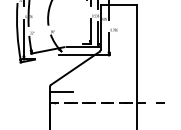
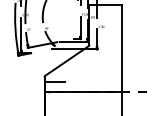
line: (93, 103) -> (83, 92), dashed -> solid

